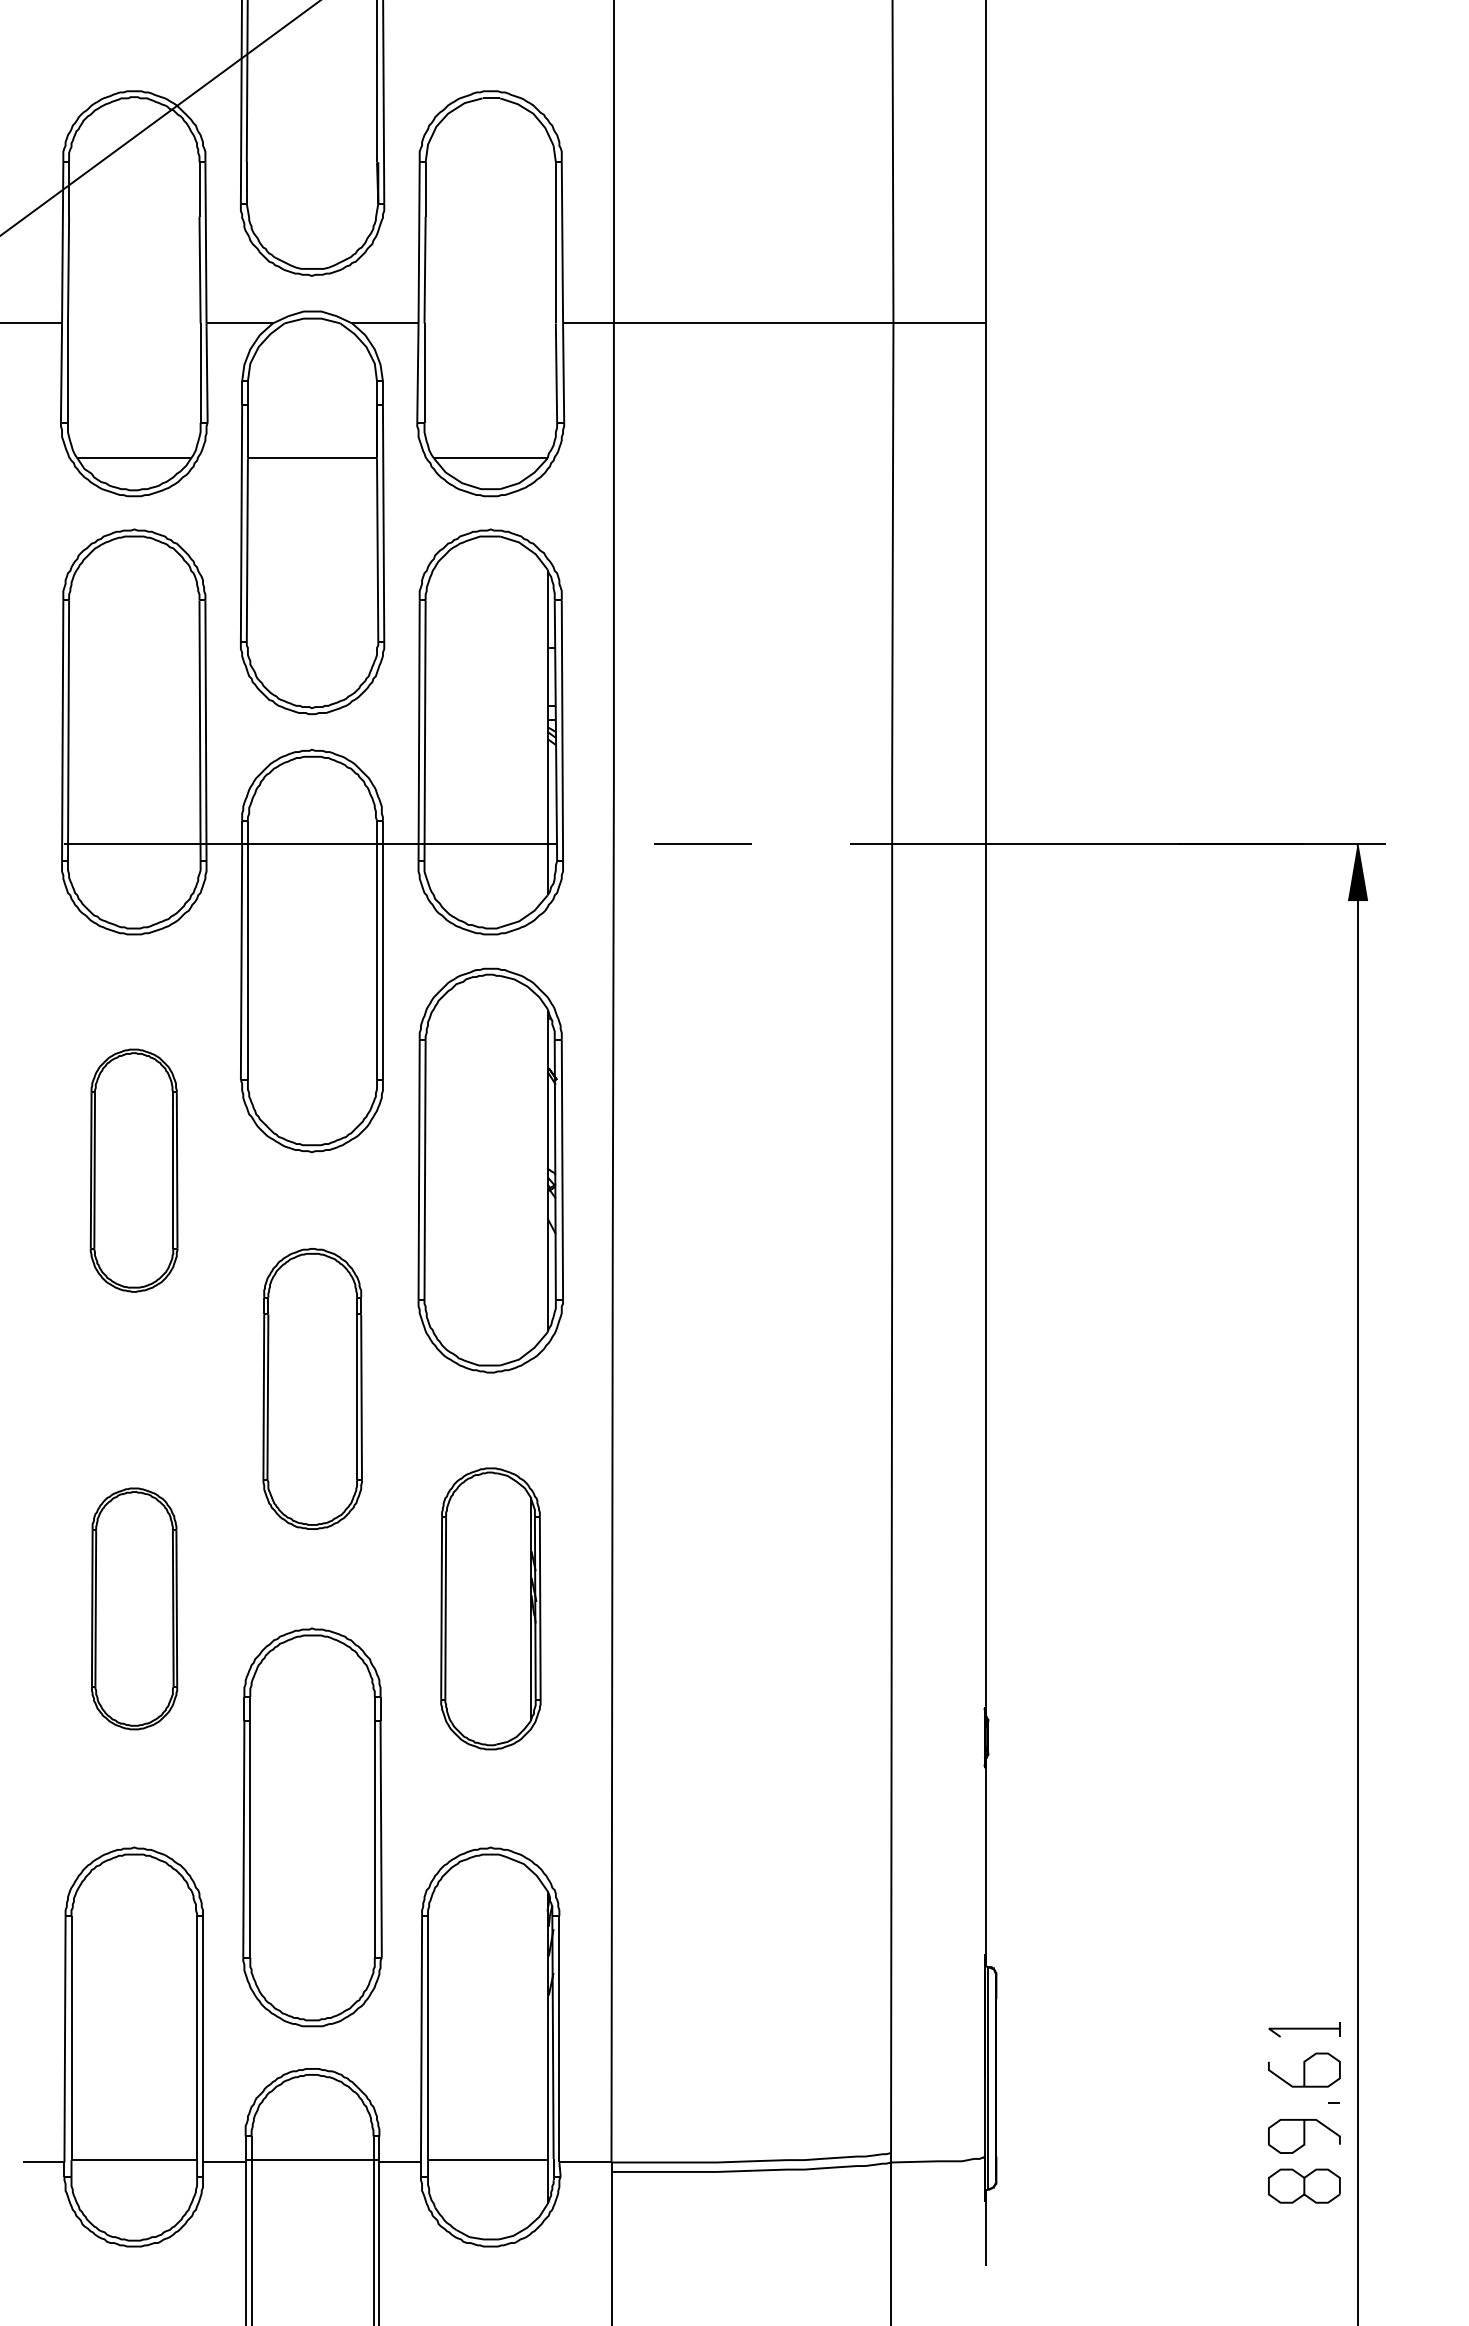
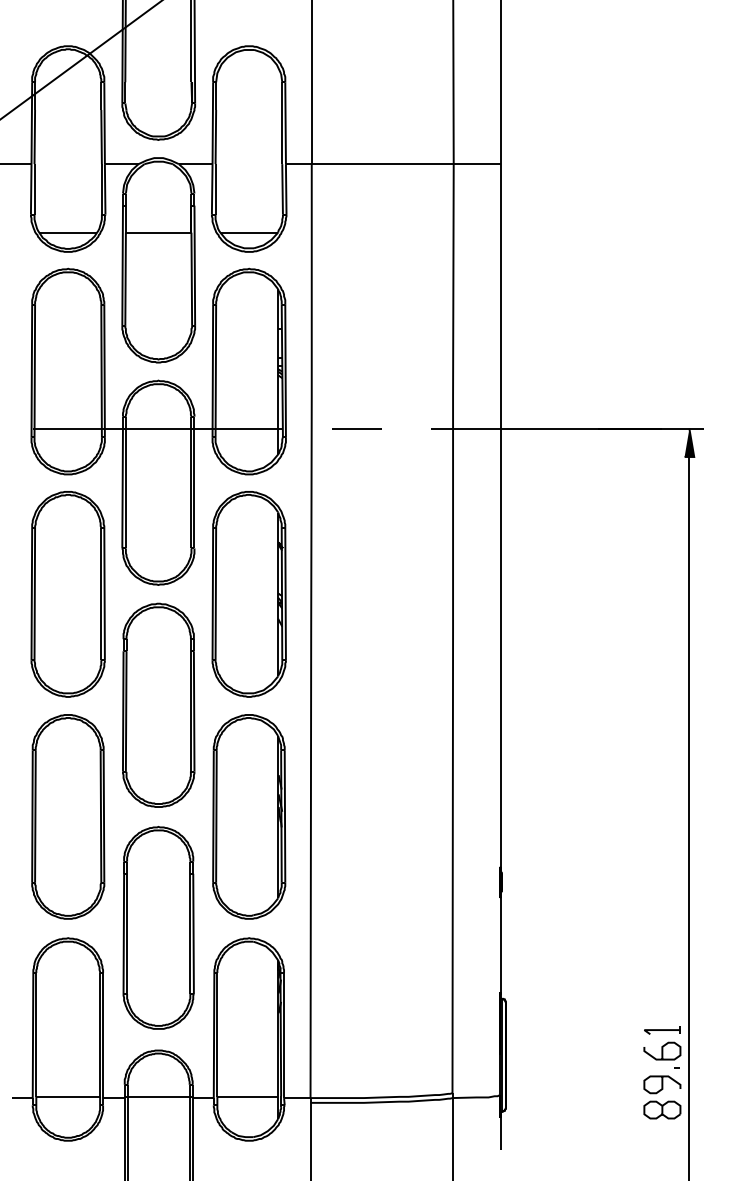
part: (132, 1170) -> (67, 594), size x1.67
part: (312, 1387) -> (158, 704), size x1.43
part: (134, 1608) -> (68, 816), size x1.67
part: (491, 1608) -> (249, 816), size x1.43

